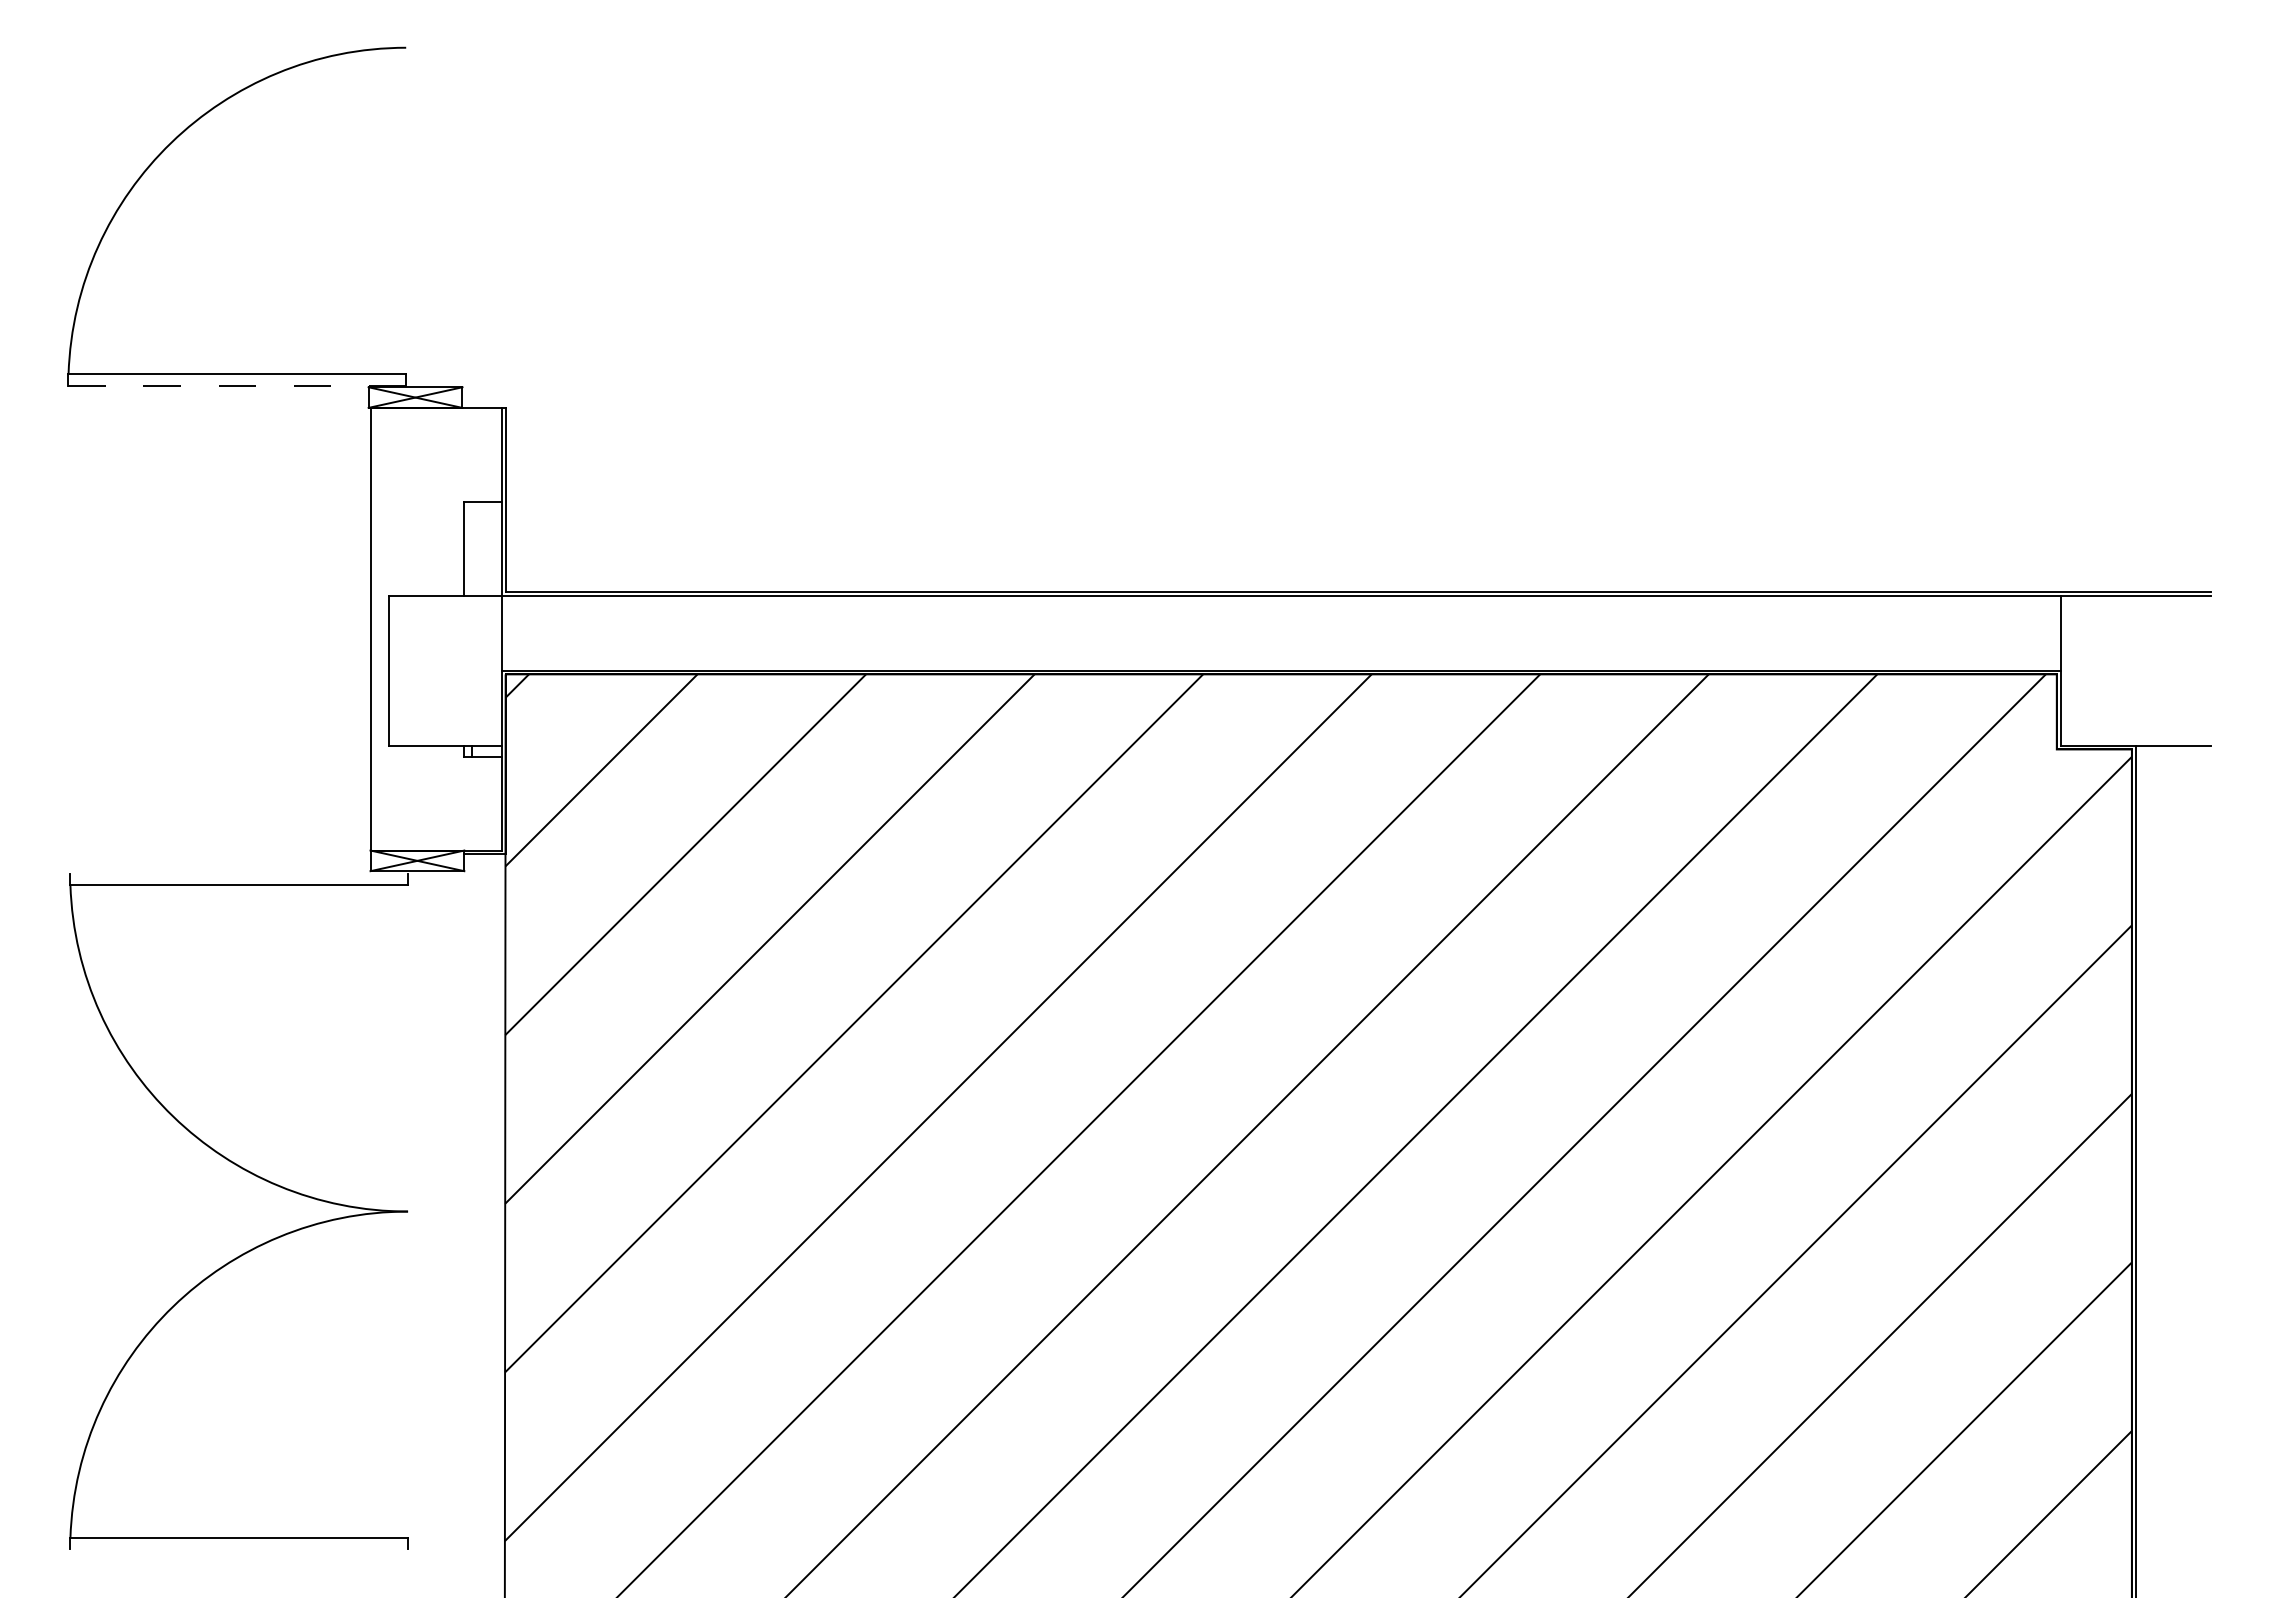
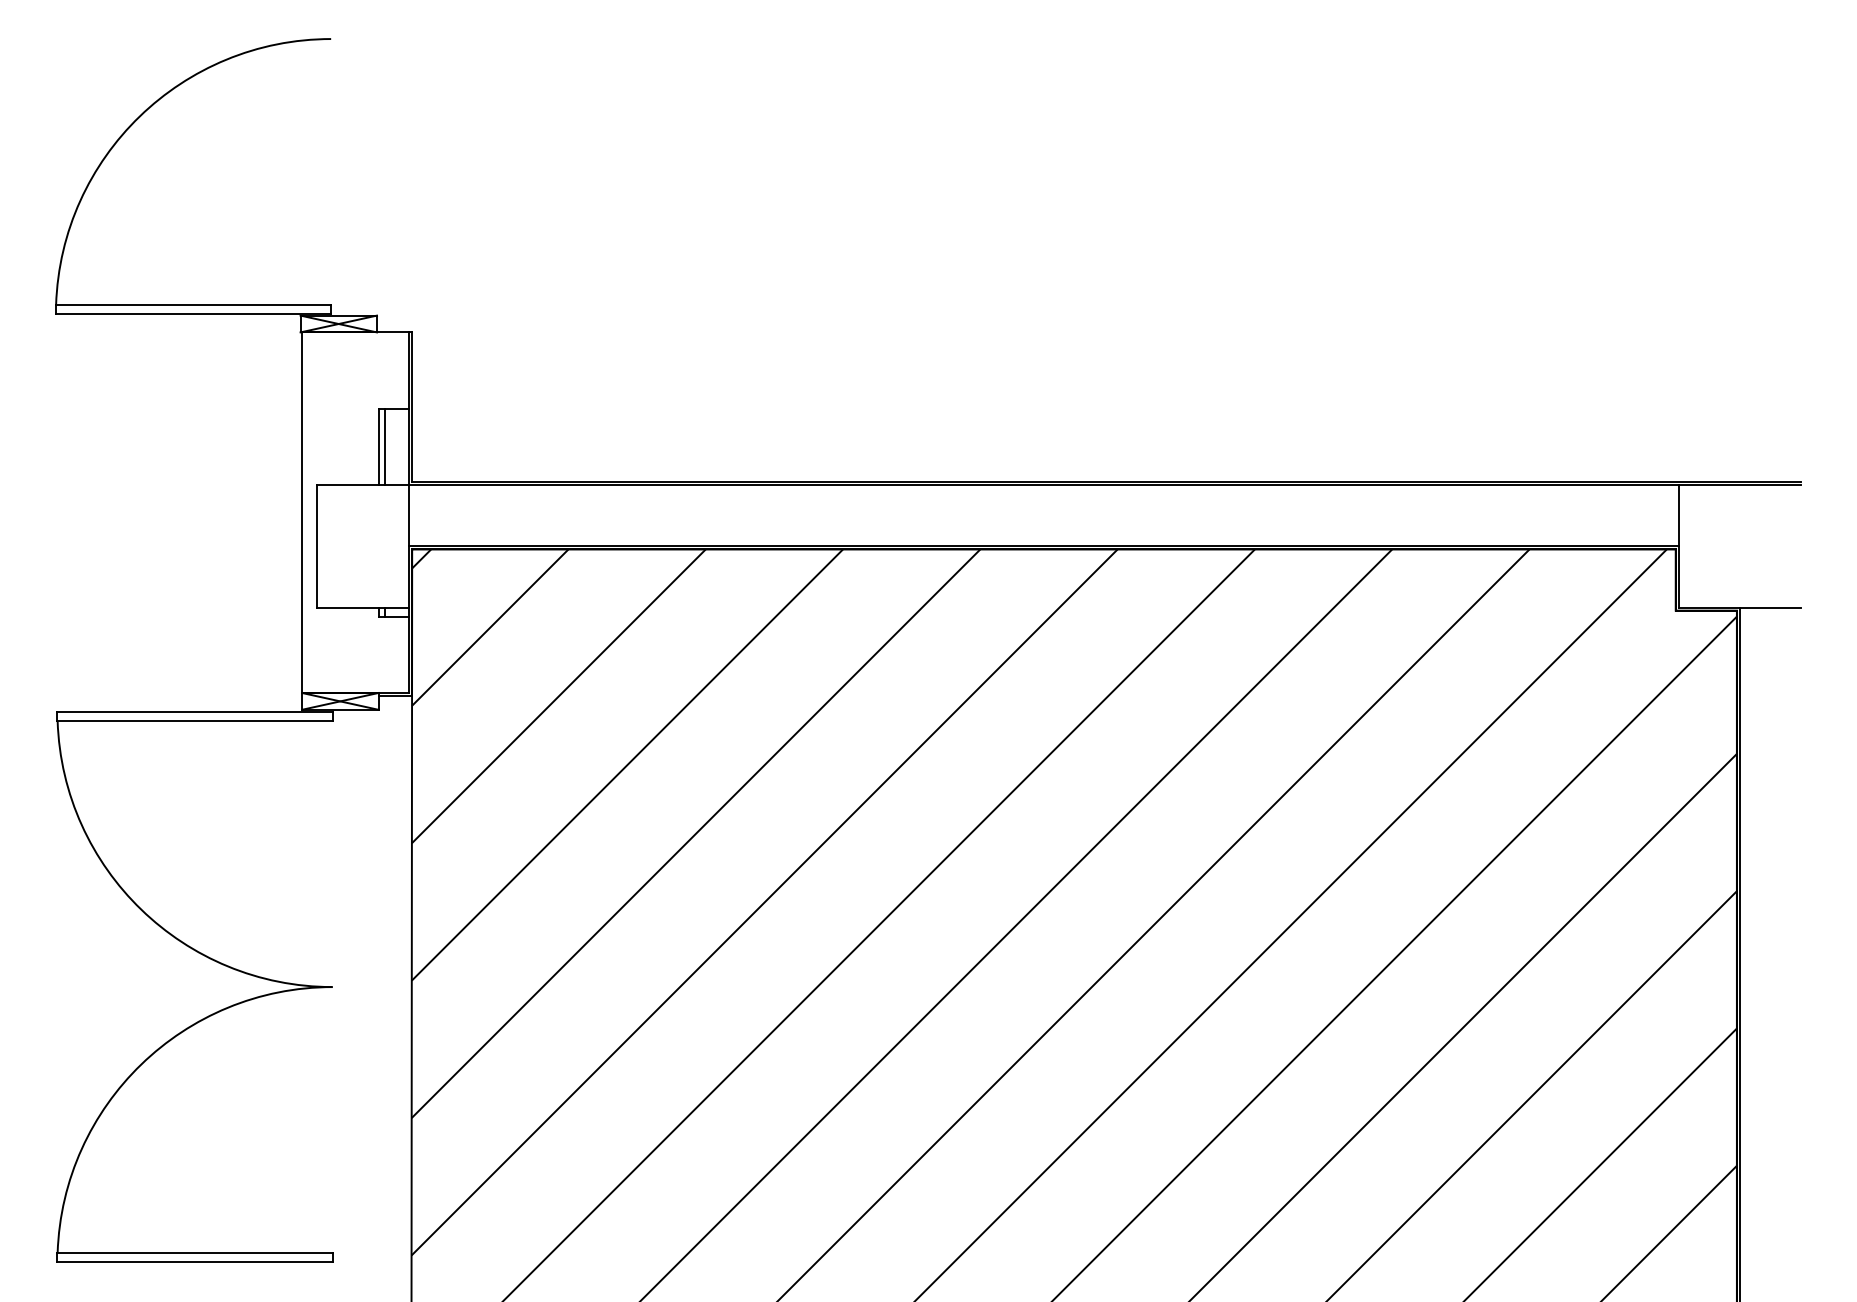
line: (237, 385) -> (193, 314), dashed -> solid
line: (471, 548) -> (384, 446), added
line: (239, 873) -> (195, 711), added
line: (239, 1549) -> (195, 1262), added

